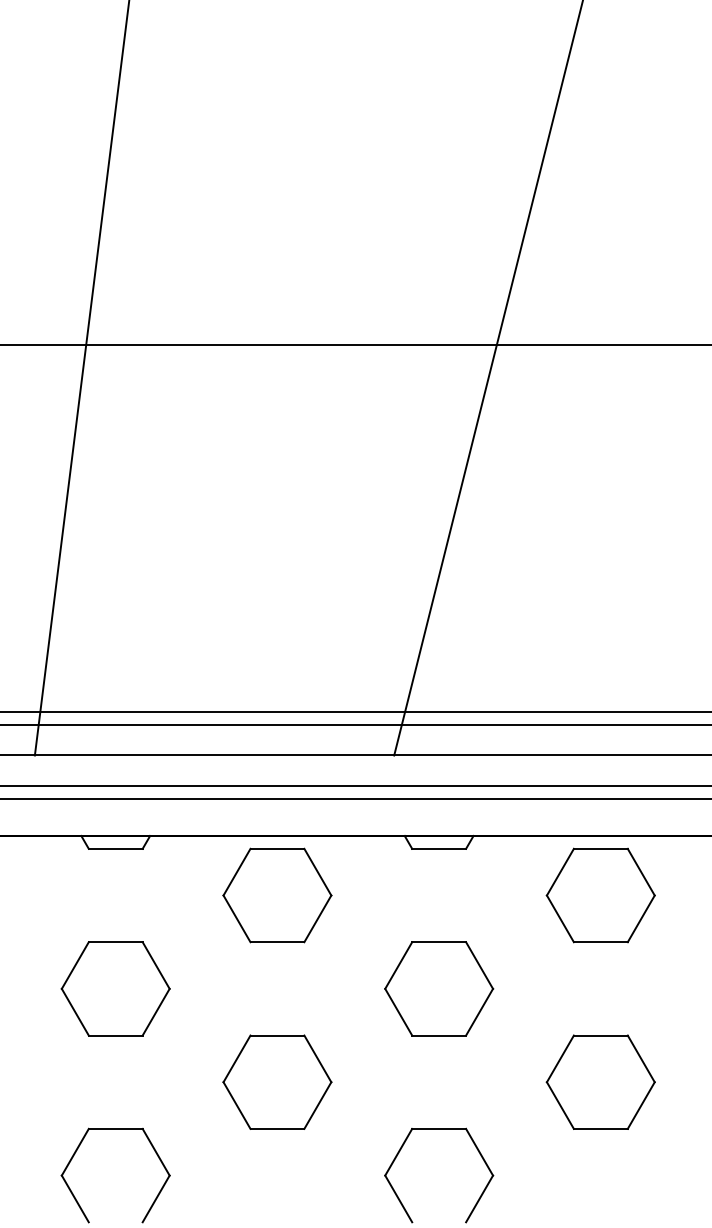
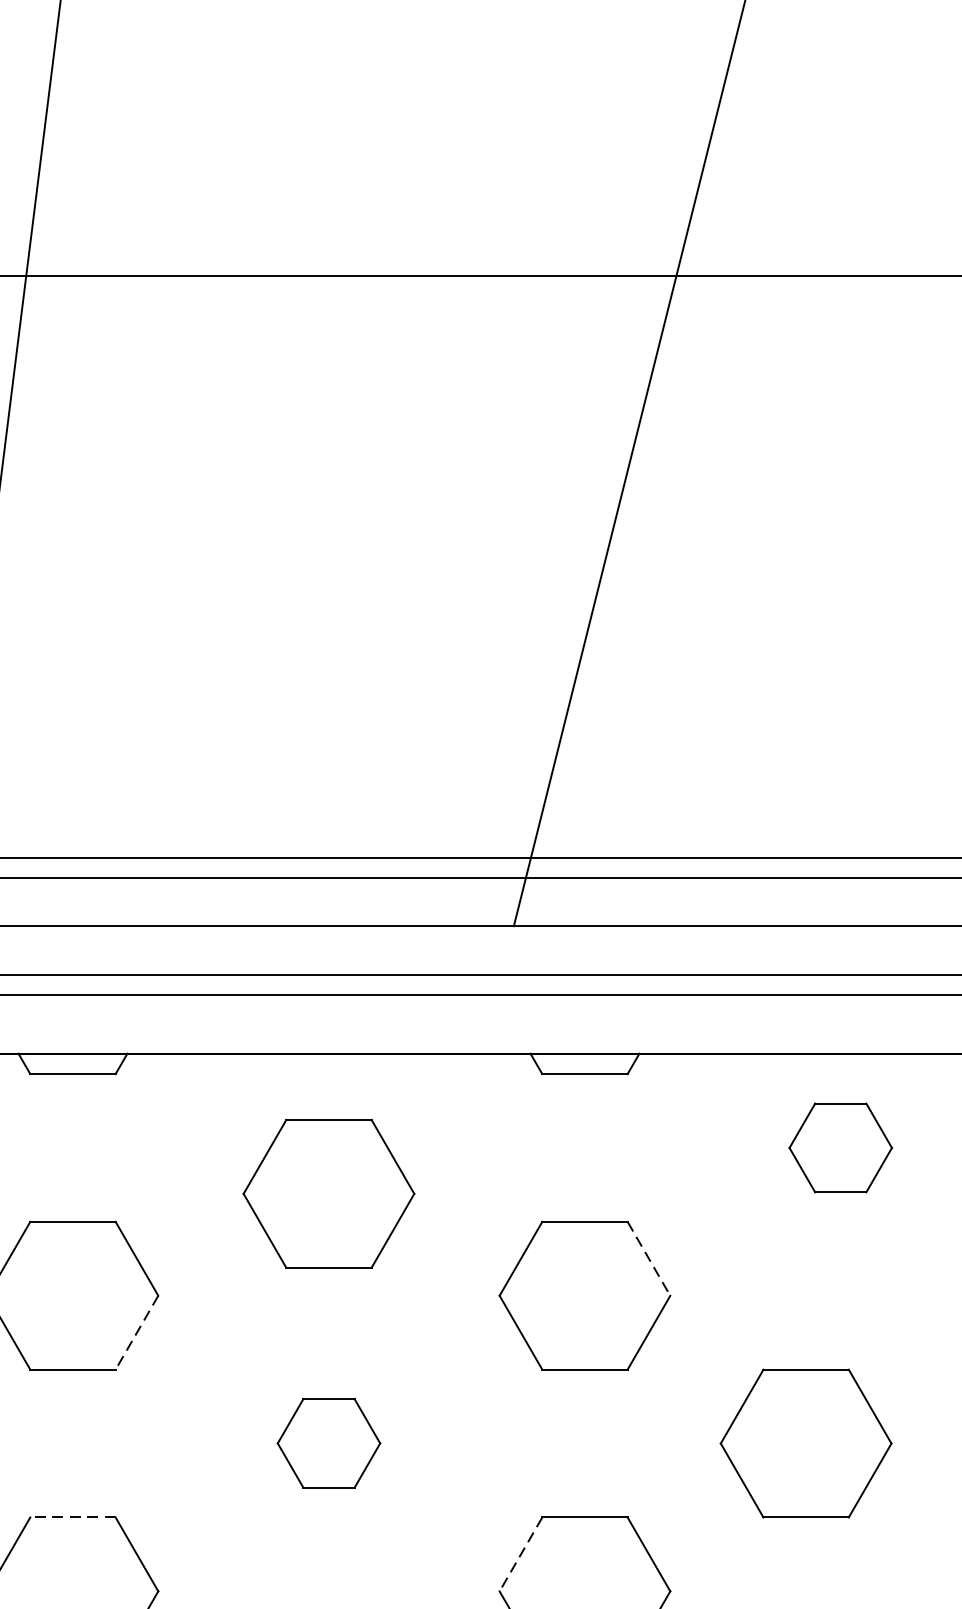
part: (277, 895) -> (329, 1193), moved
part: (600, 895) -> (840, 1147), size x0.6
line: (479, 965) -> (648, 1258), solid -> dashed
line: (156, 1012) -> (137, 1333), solid -> dashed
part: (277, 1081) -> (329, 1442), size x0.6
part: (600, 1081) -> (805, 1442), moved
line: (115, 1128) -> (72, 1516), solid -> dashed
line: (398, 1152) -> (520, 1554), solid -> dashed

